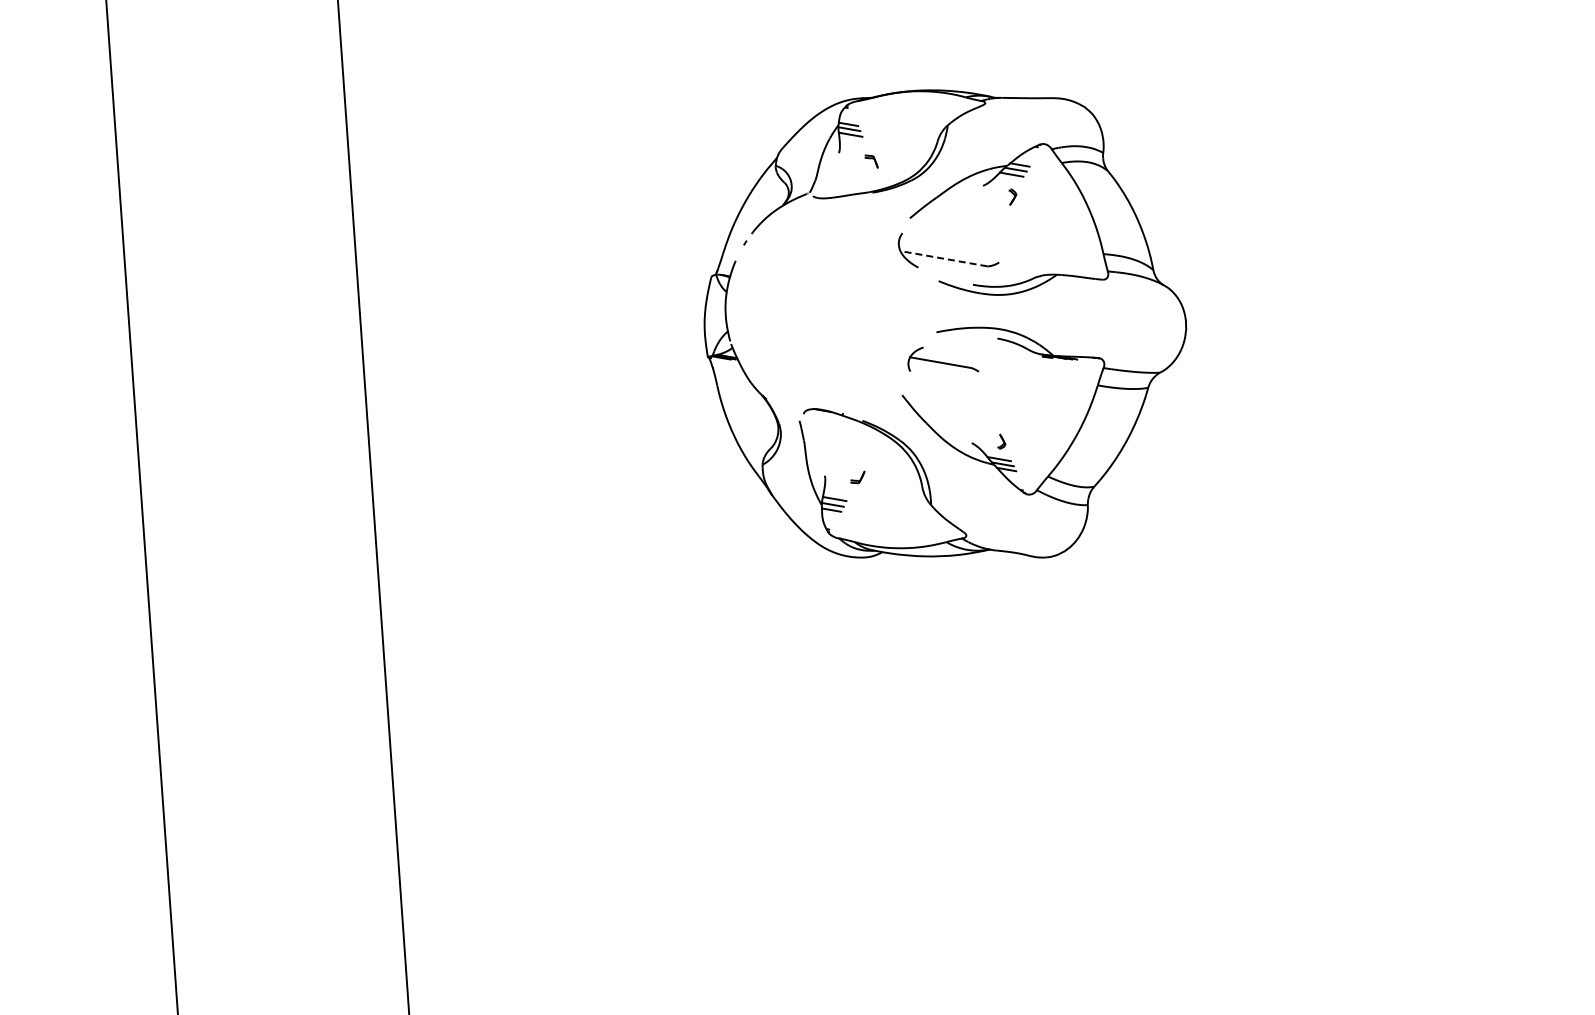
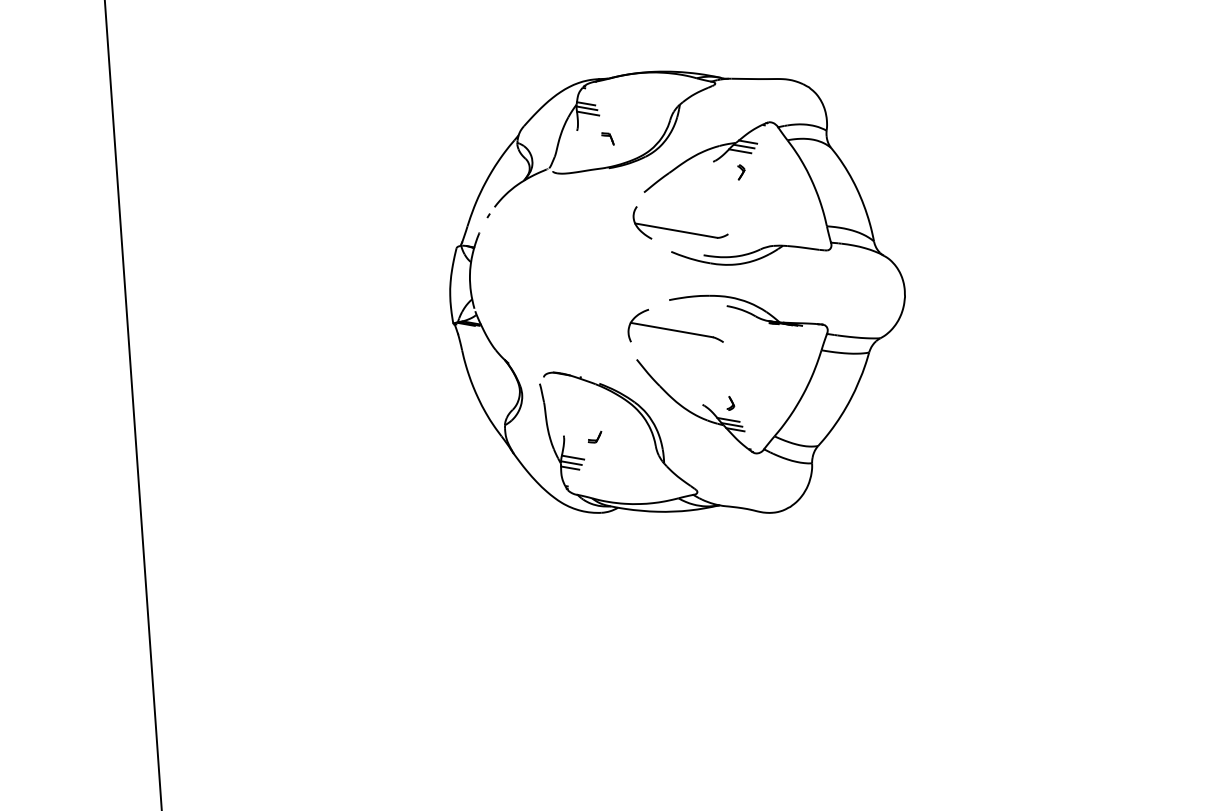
line: (943, 258) -> (675, 230), dashed -> solid
part: (943, 359) -> (675, 325), size x1.43

